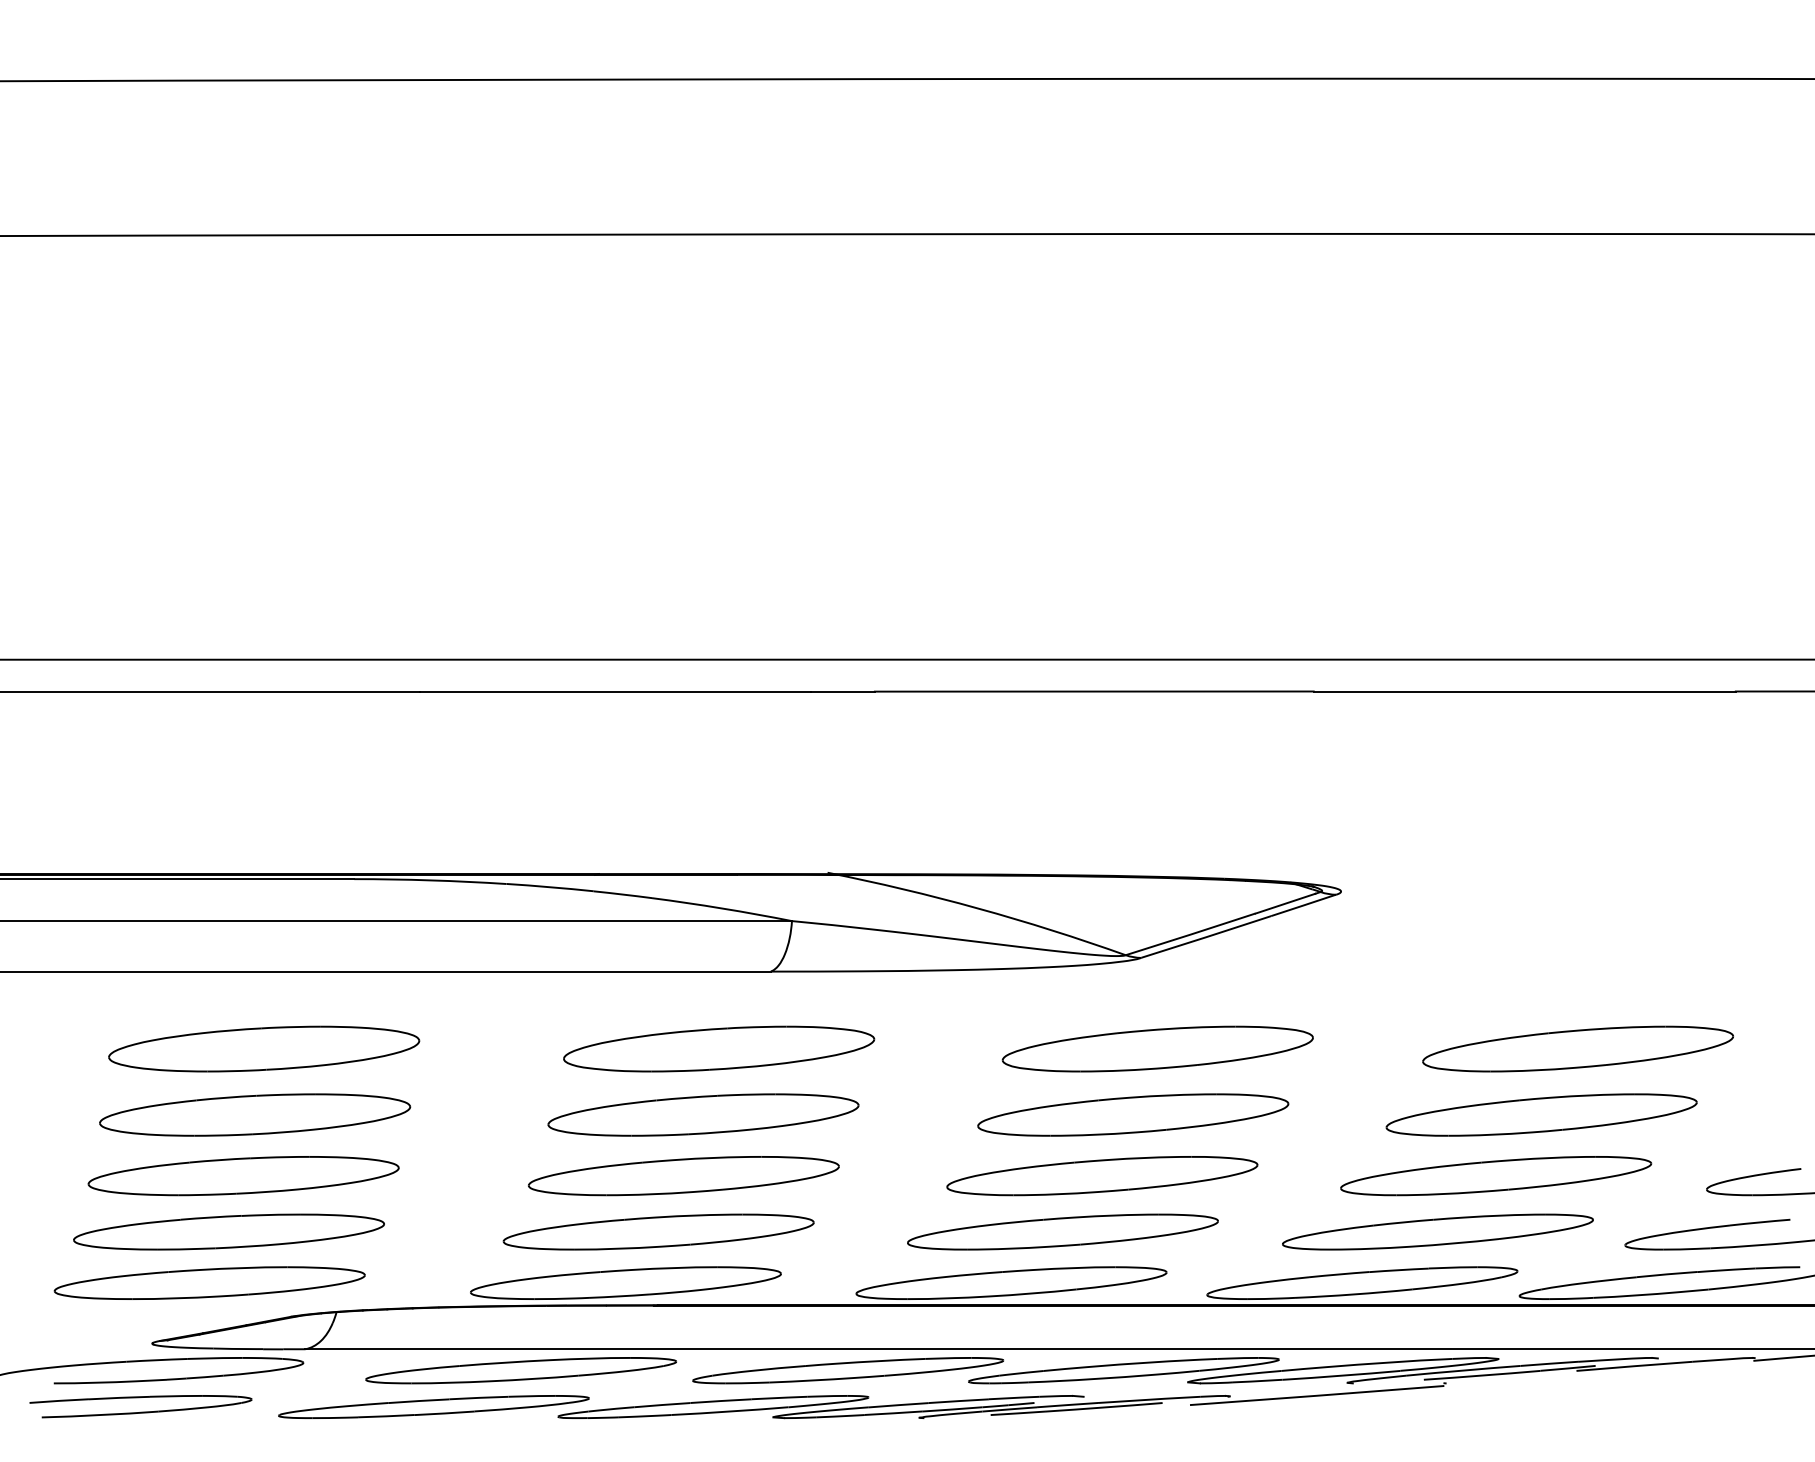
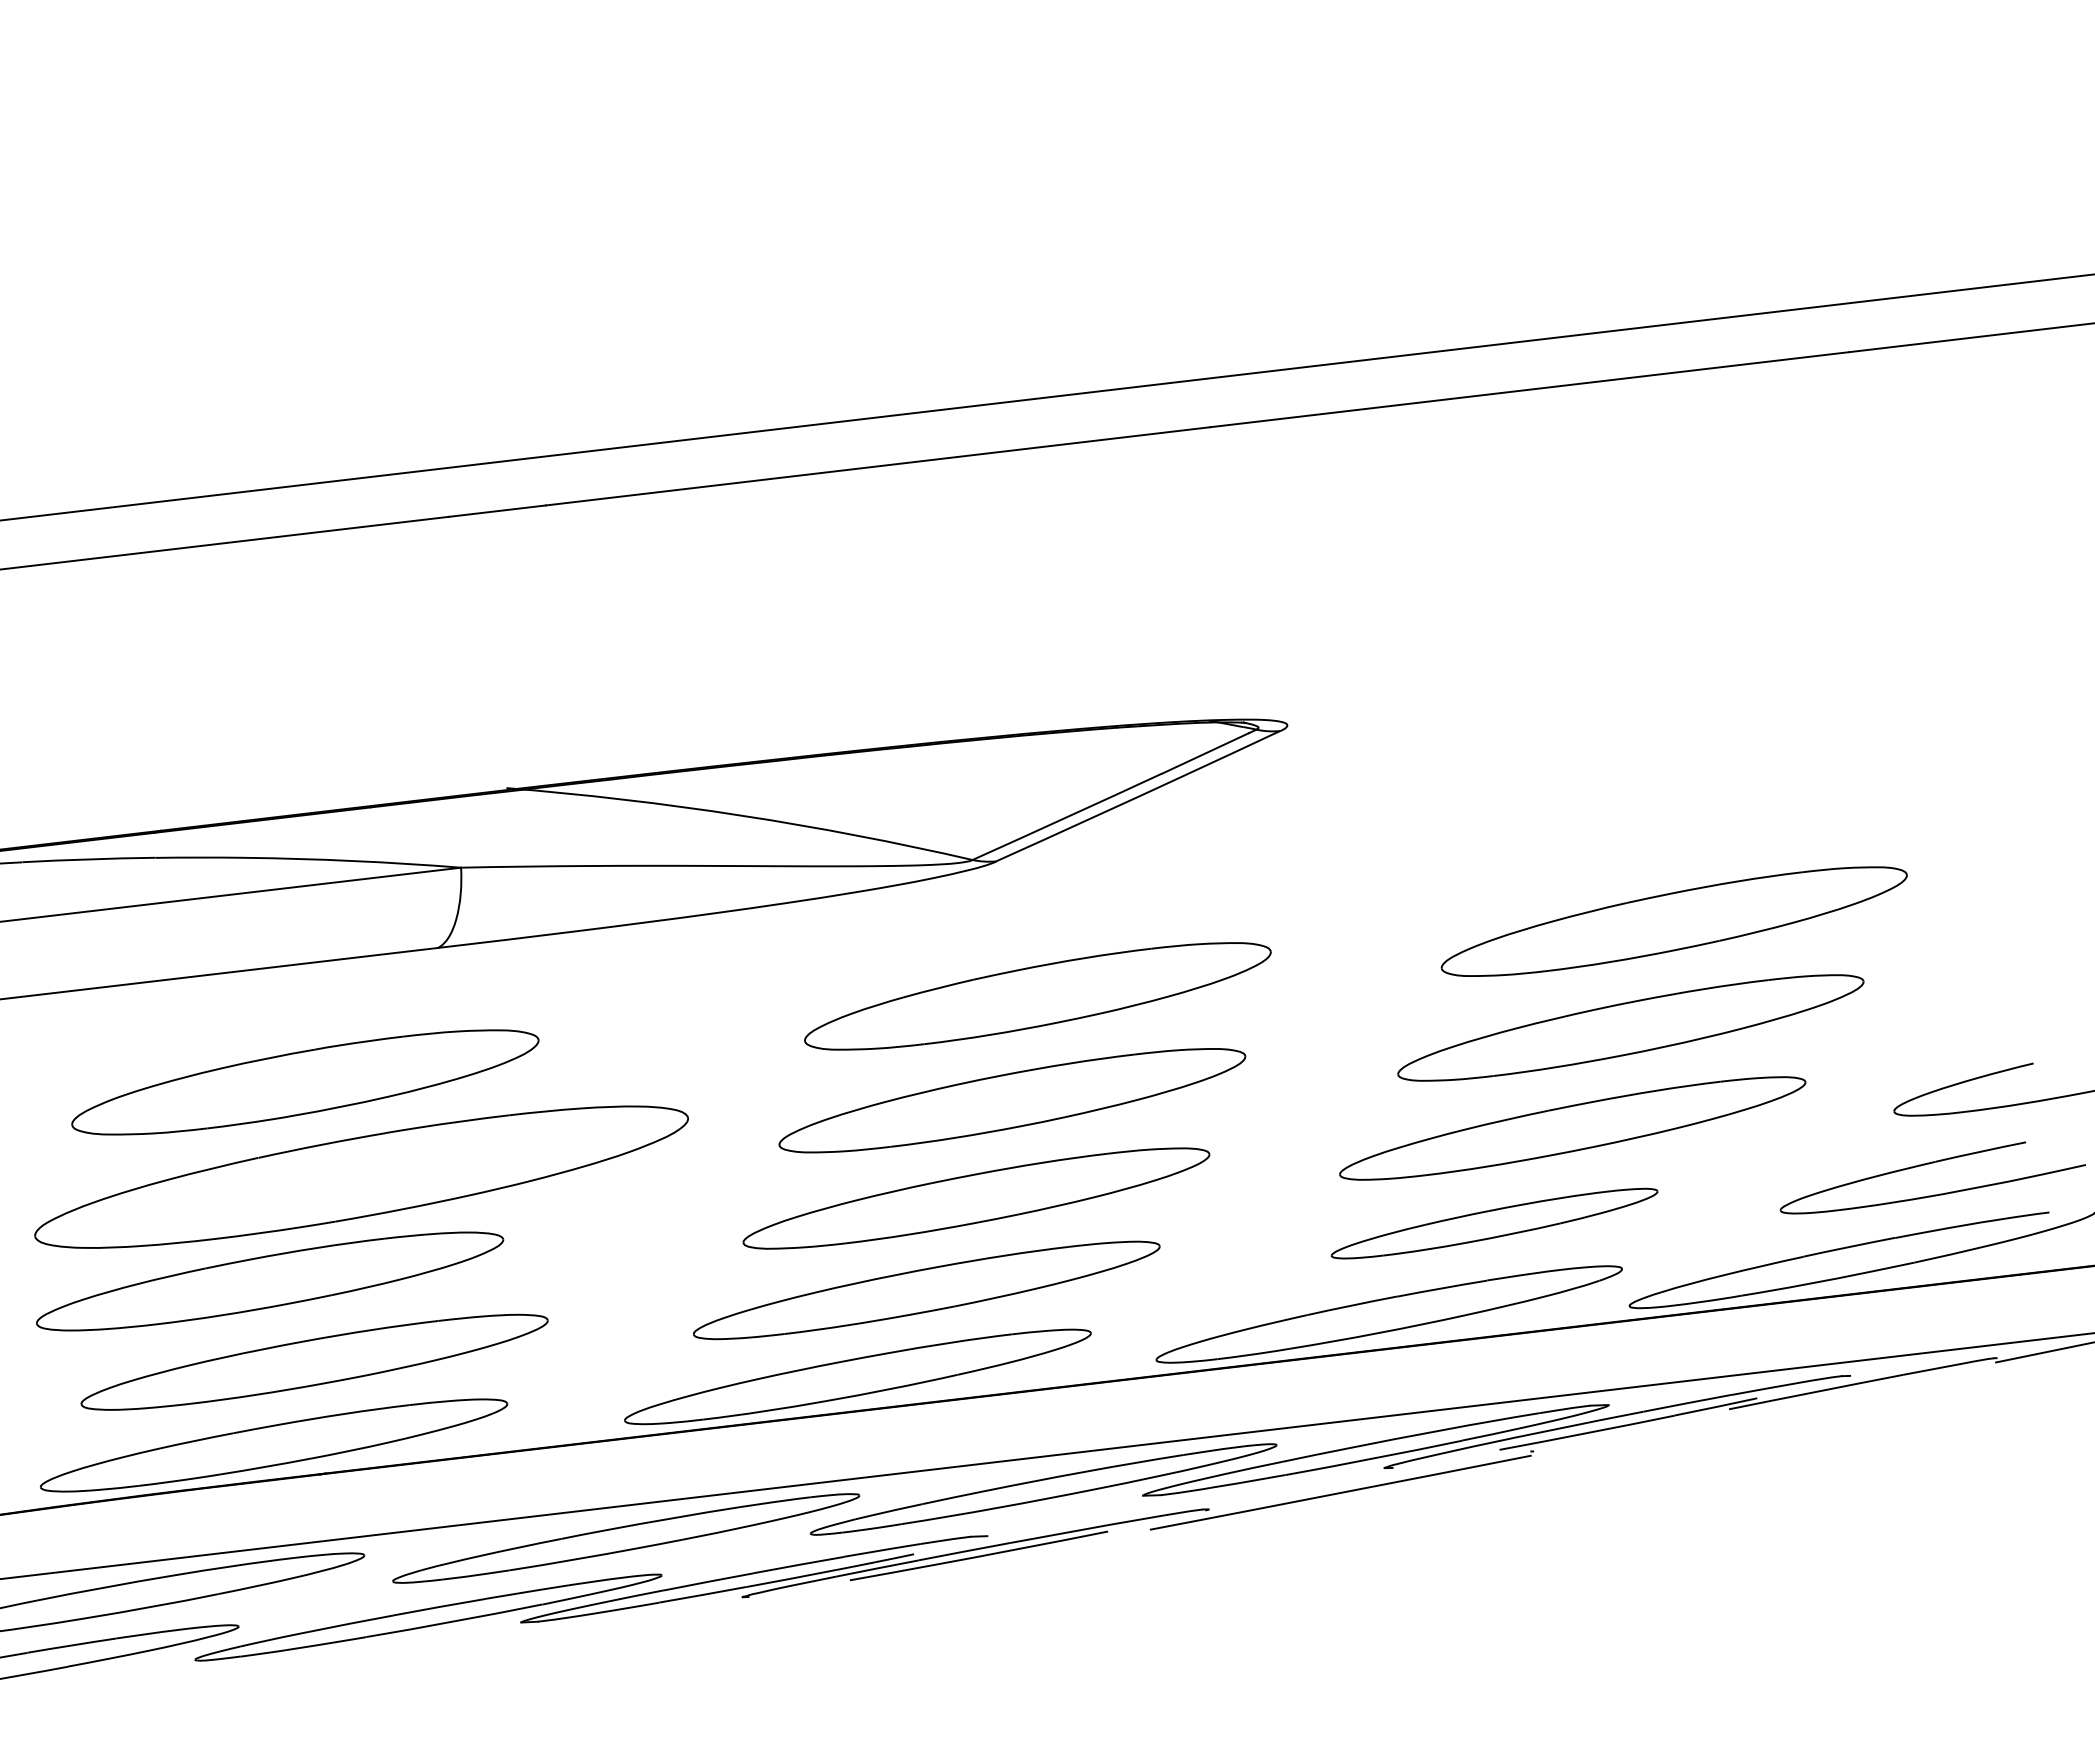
part: (719, 1048) -> (305, 1081), moved
part: (703, 1114) -> (361, 1176), size x1.4
part: (683, 1176) -> (269, 1282), moved
part: (1437, 1231) -> (1493, 1222), size x0.7

